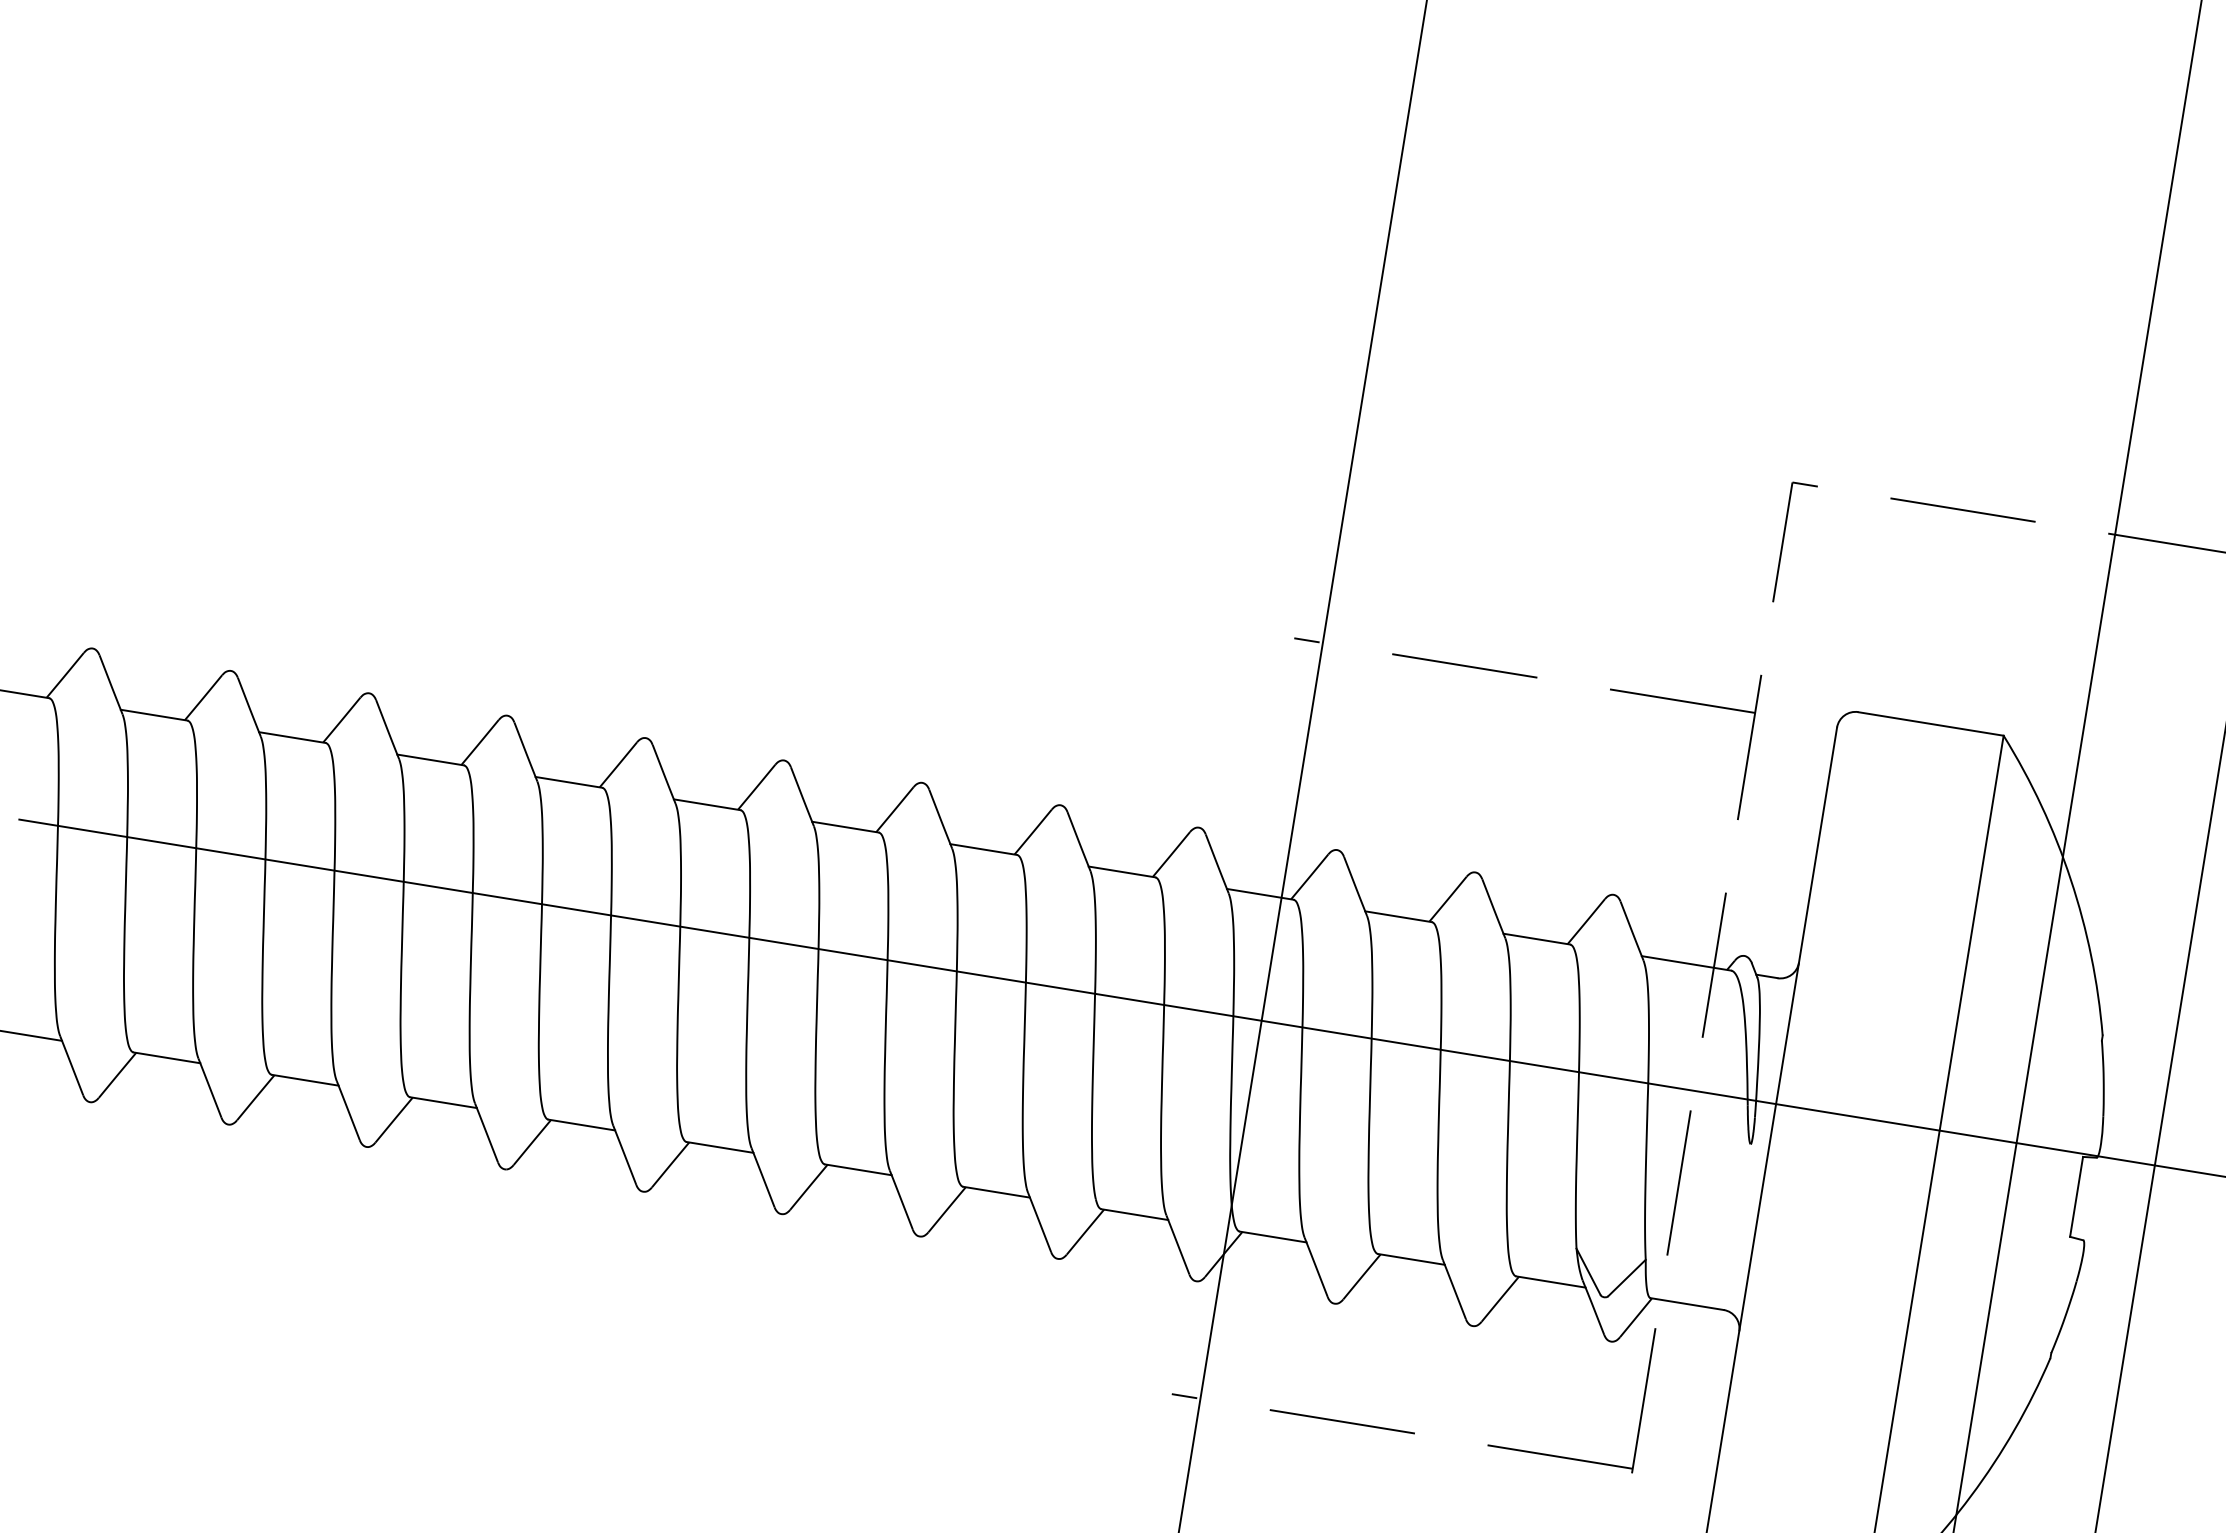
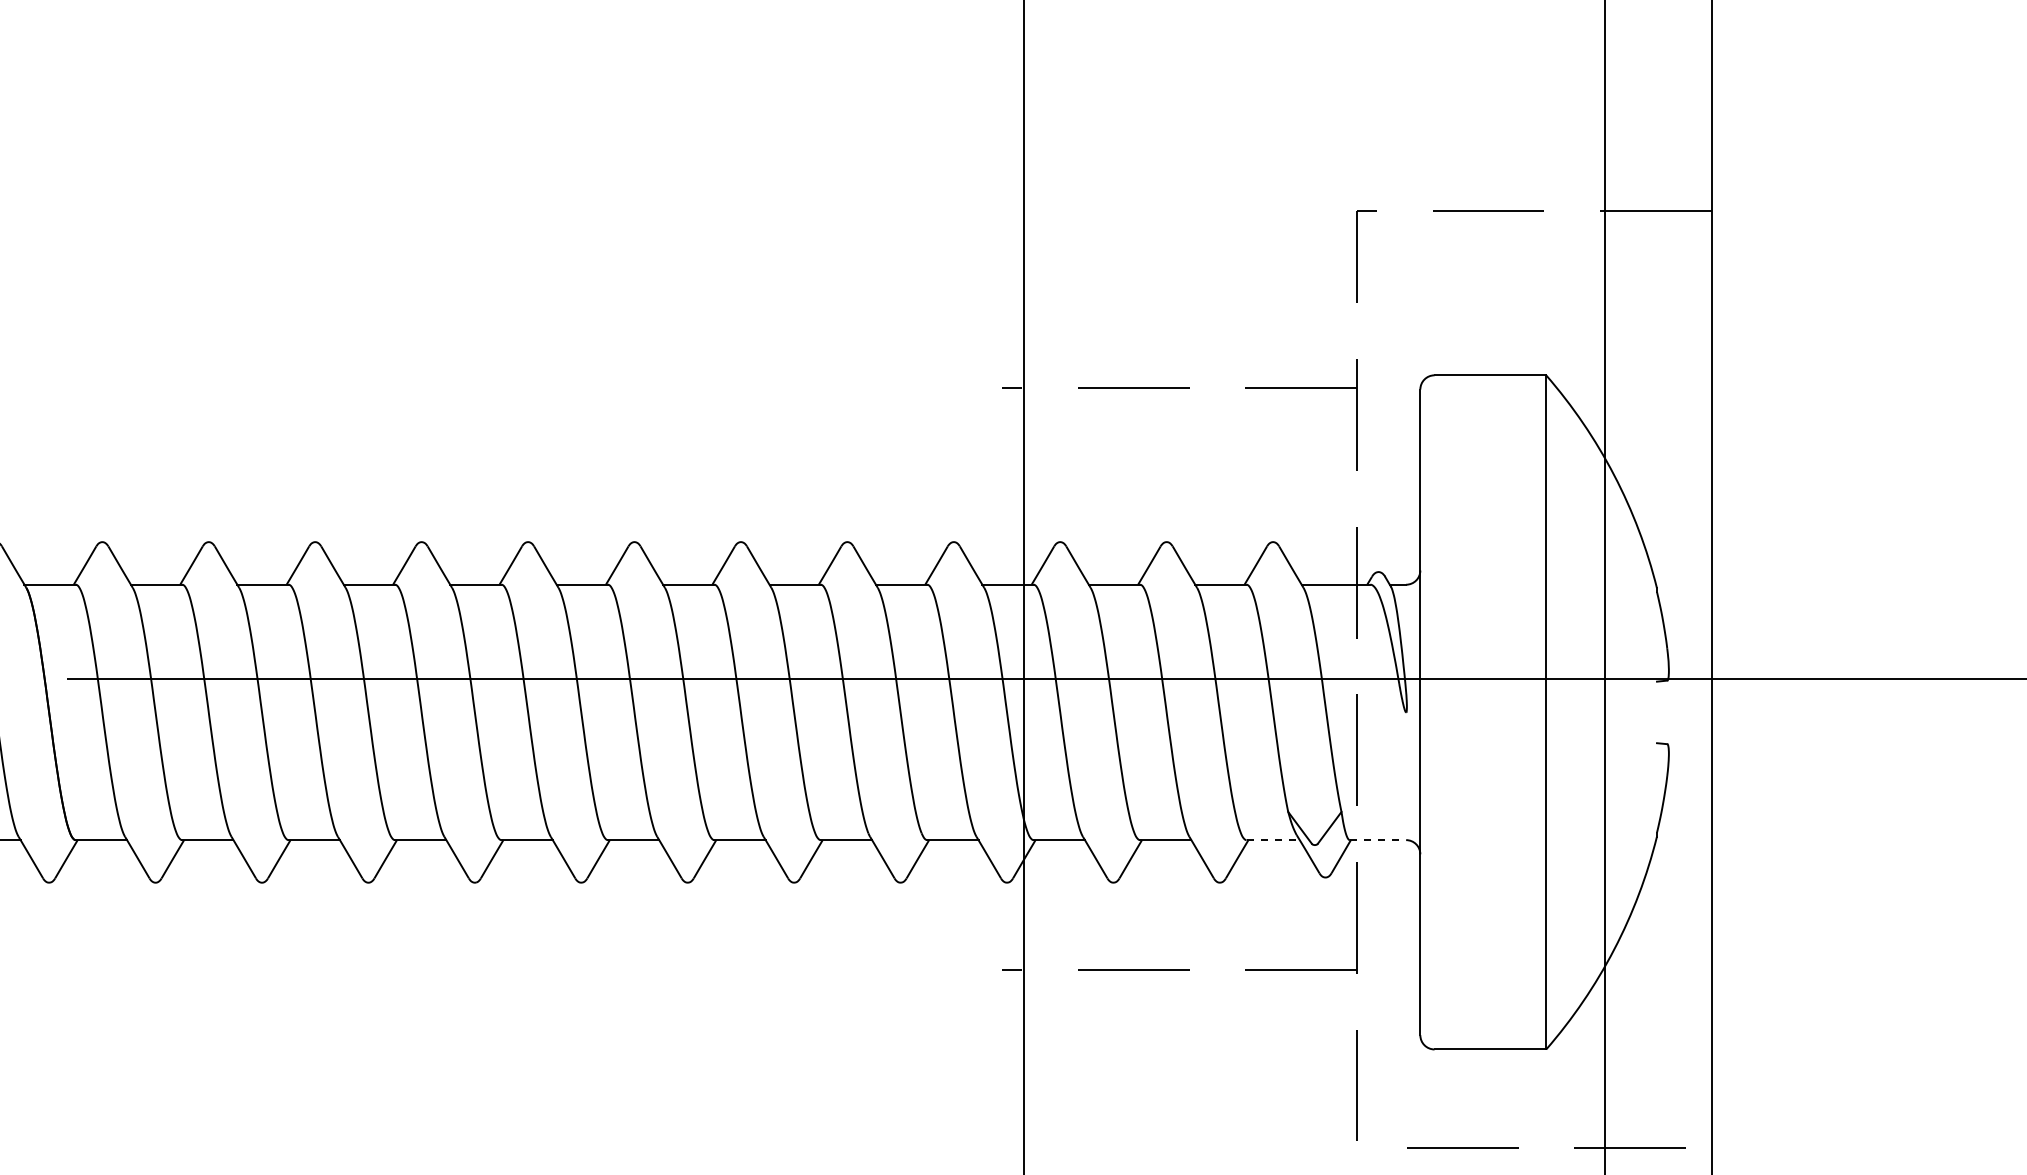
line: (2077, 1197) -> (1657, 712), removed
line: (1551, 1282) -> (1273, 840), solid -> dashed
line: (1687, 1304) -> (1378, 840), solid -> dashed

